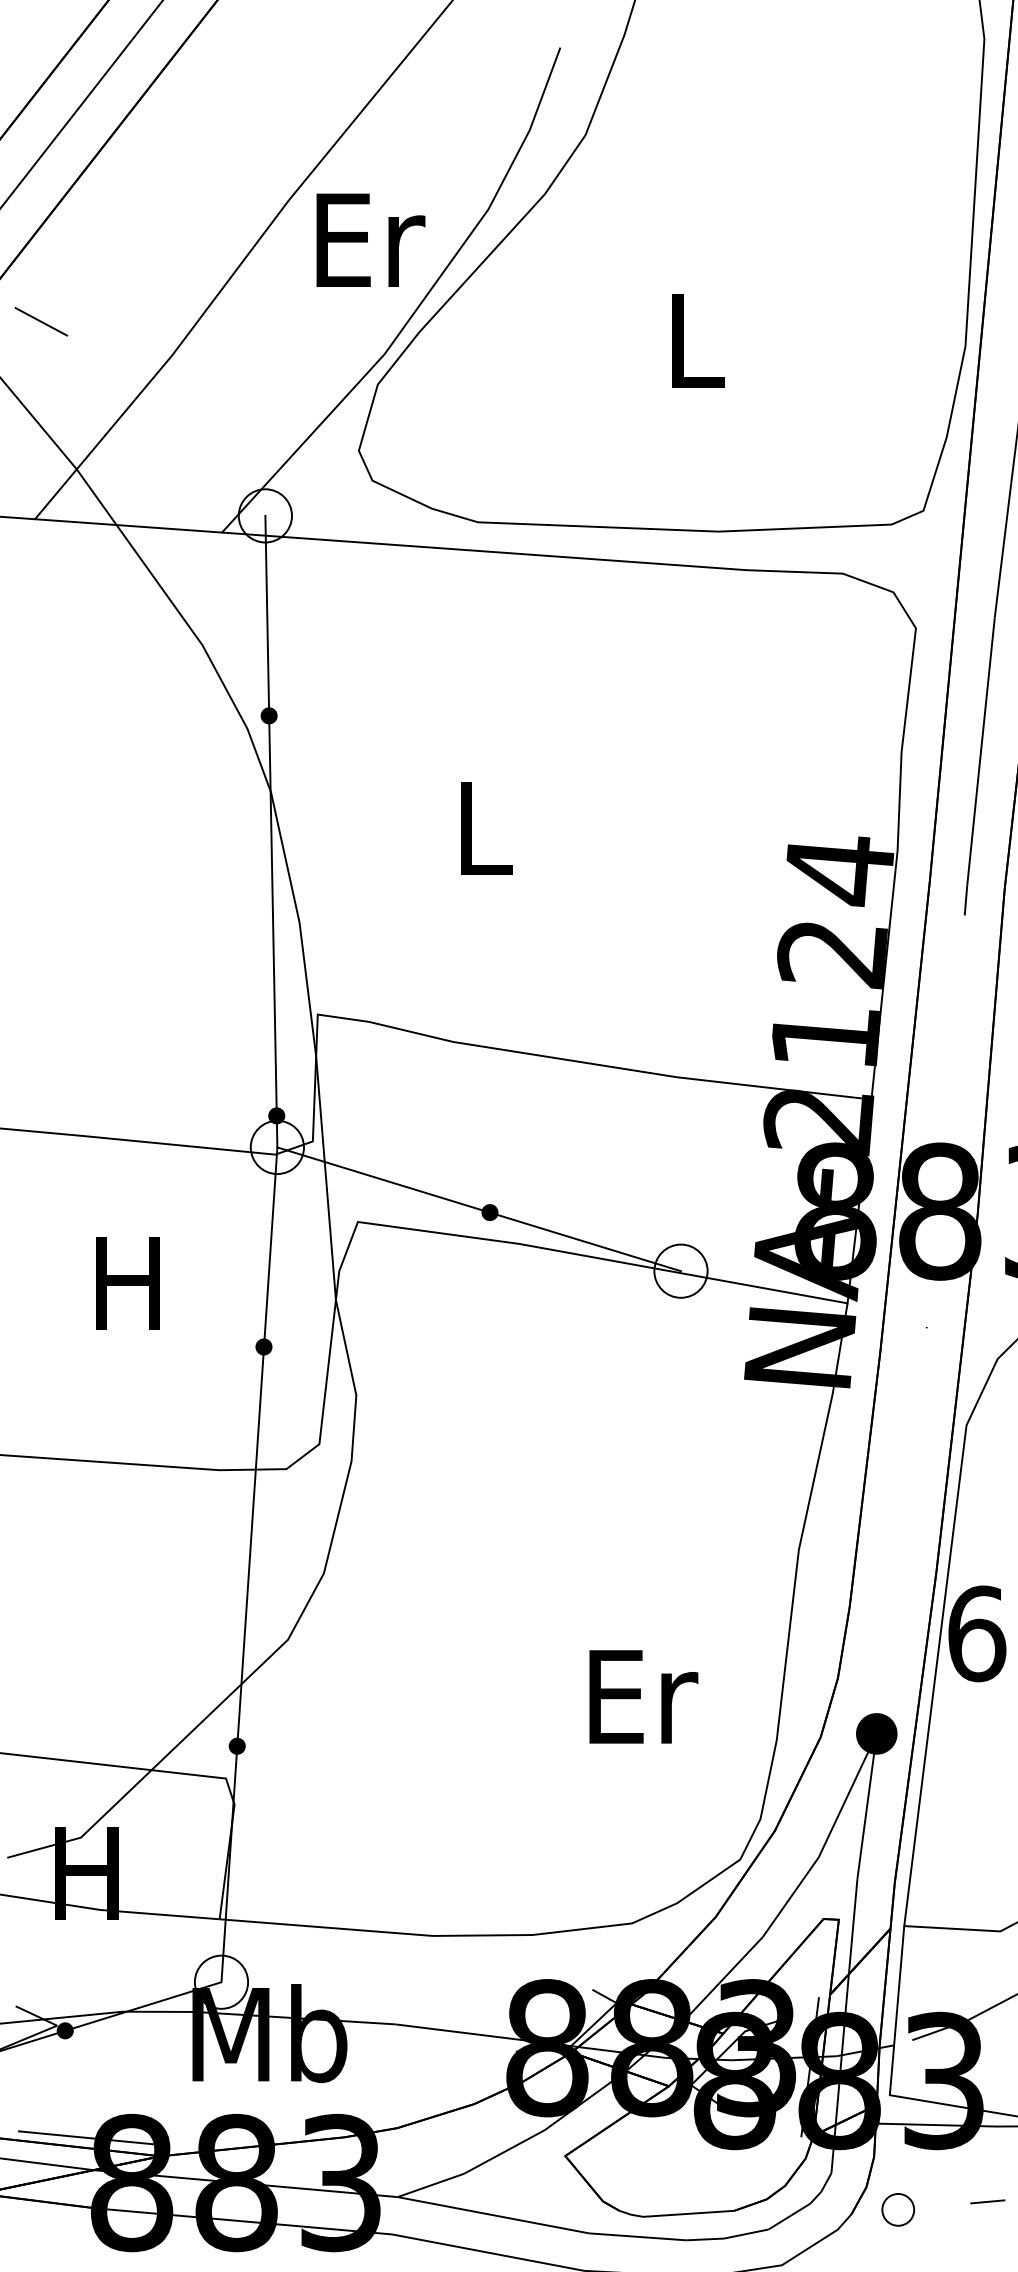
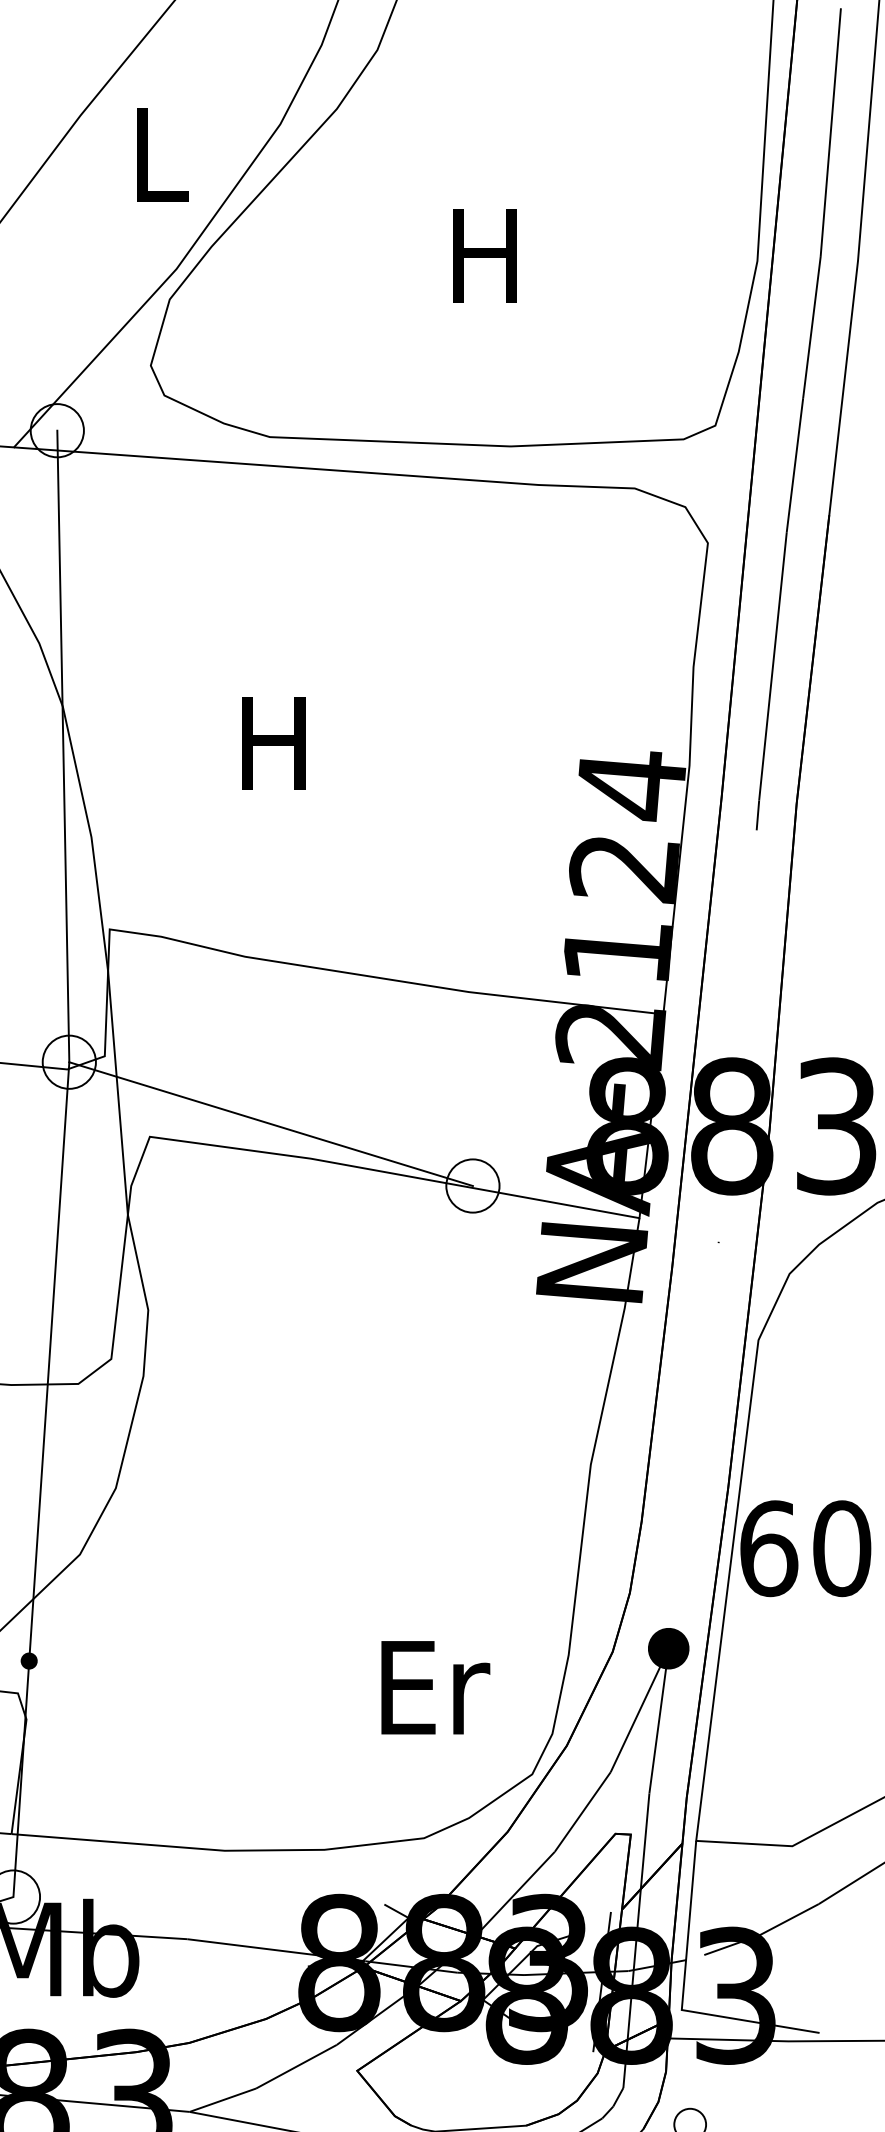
text: (370, 239) -> (162, 154), Er -> L
text: (692, 340) -> (484, 255), L -> H
fill: (268, 715) -> (60, 630), removed
text: (481, 828) -> (273, 743), L -> H
fill: (276, 1115) -> (68, 1030), removed
fill: (489, 1212) -> (281, 1127), removed
fill: (263, 1346) -> (55, 1261), removed
text: (643, 1696) -> (435, 1687), moved
line: (987, 2201) -> (779, 2116), removed

